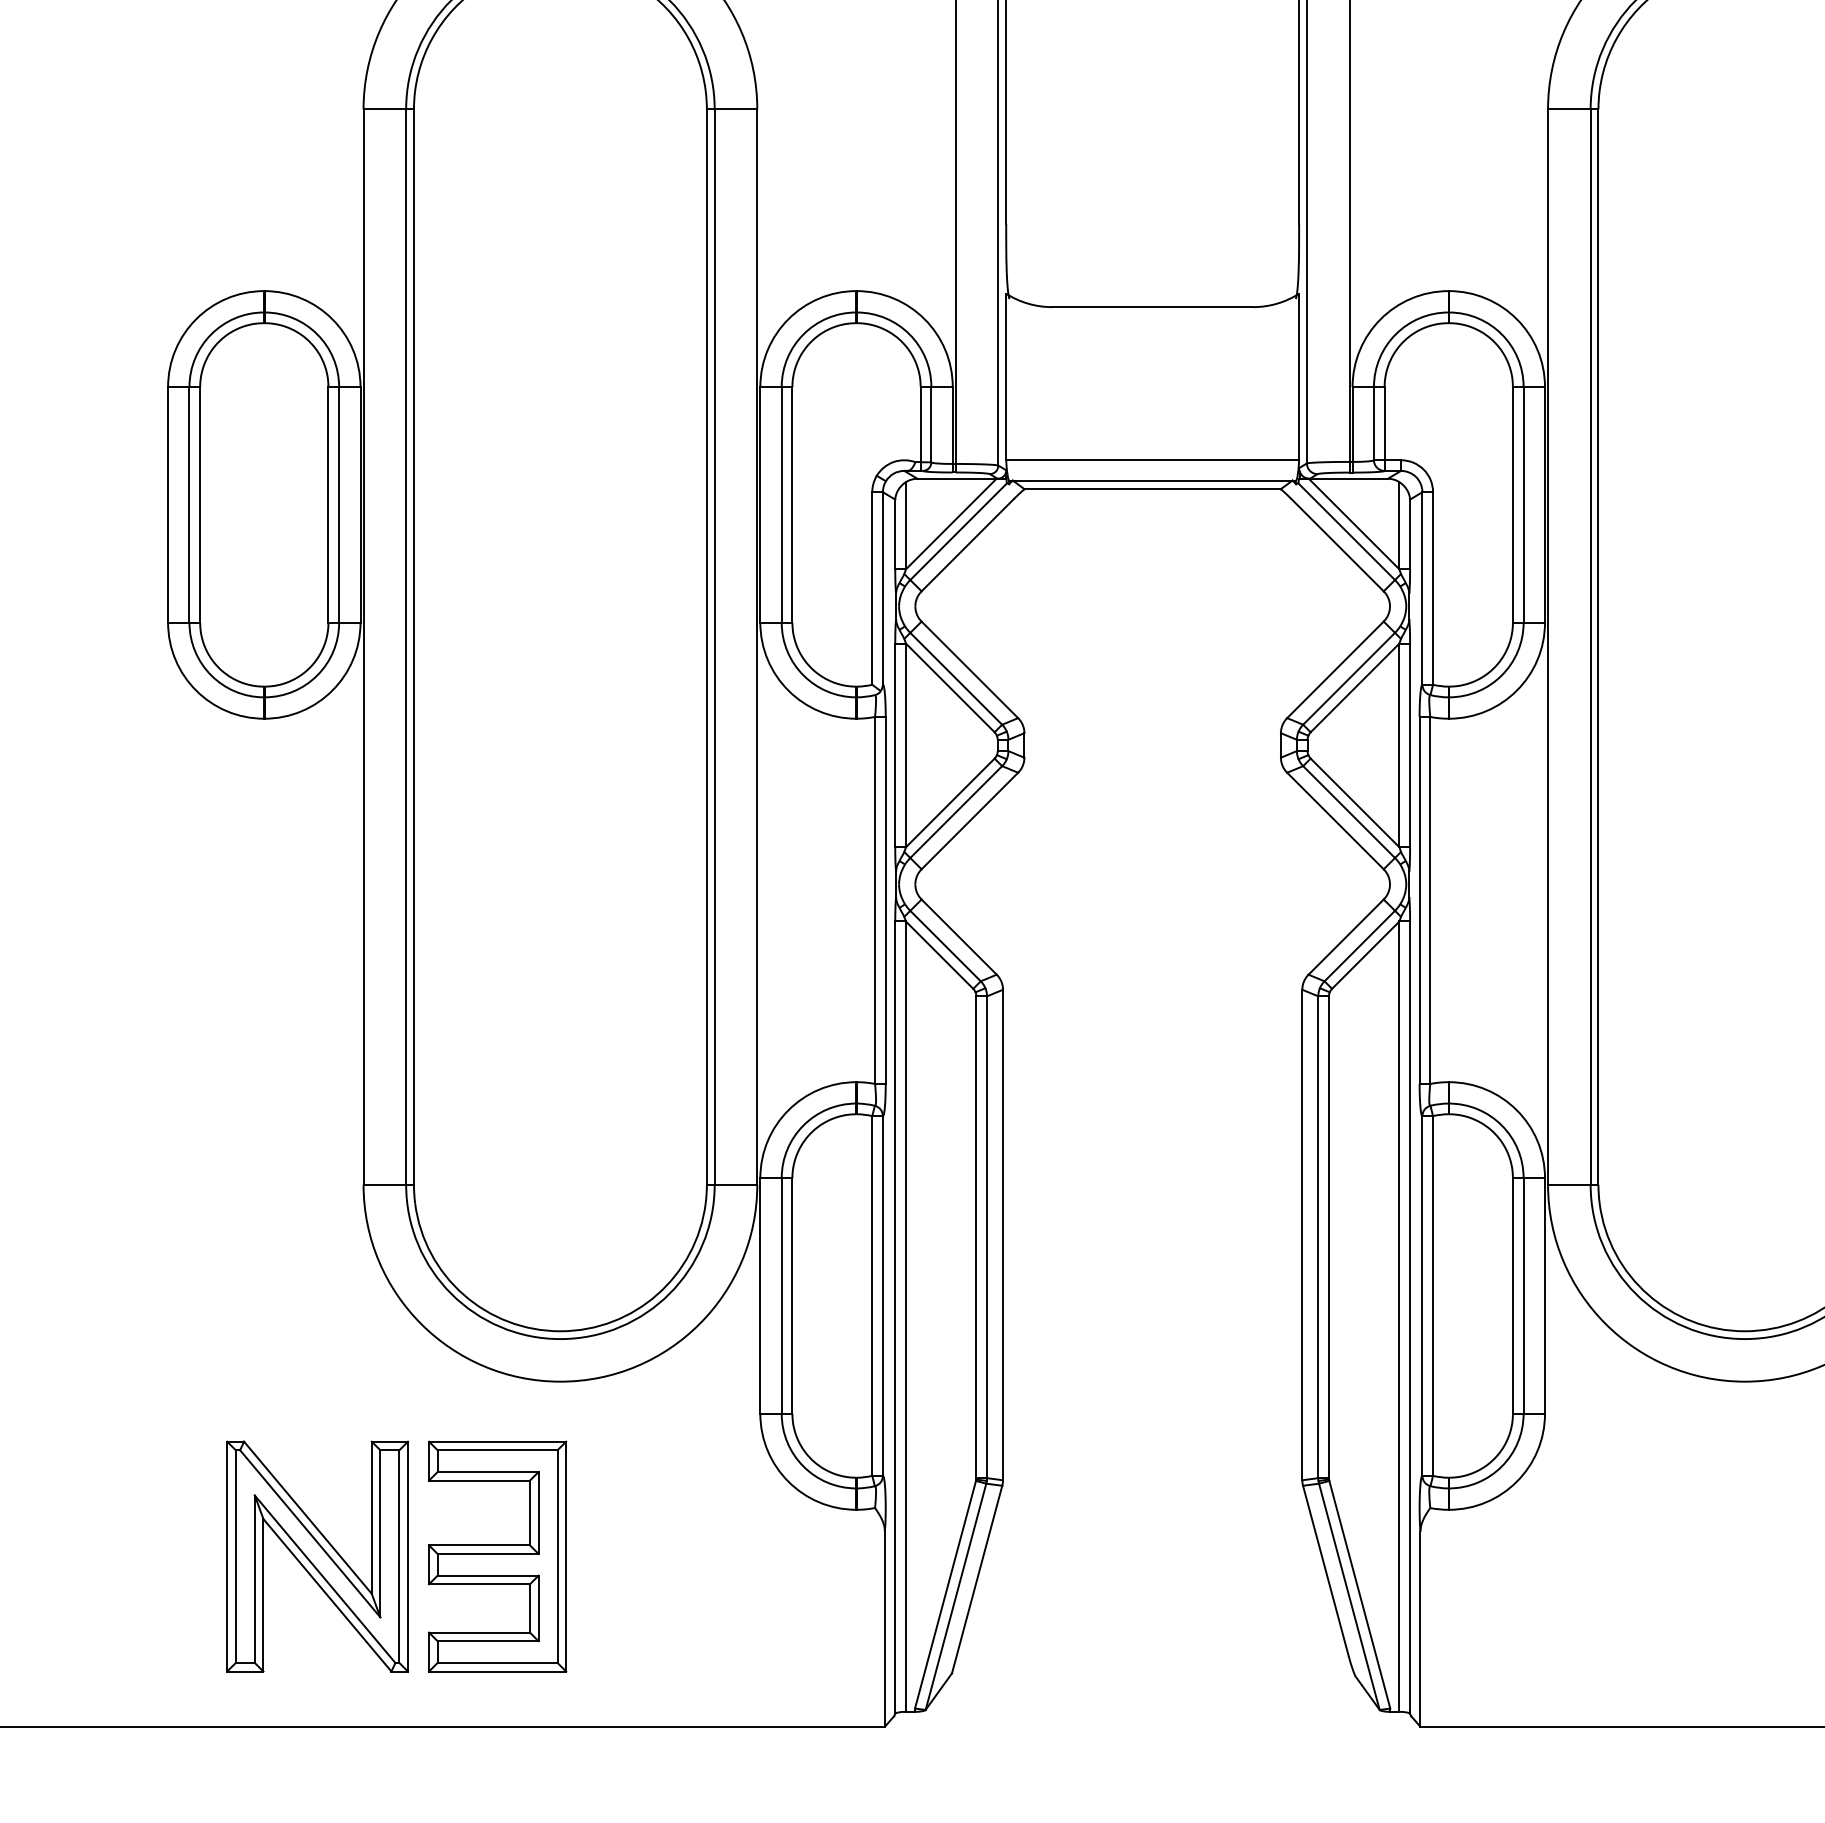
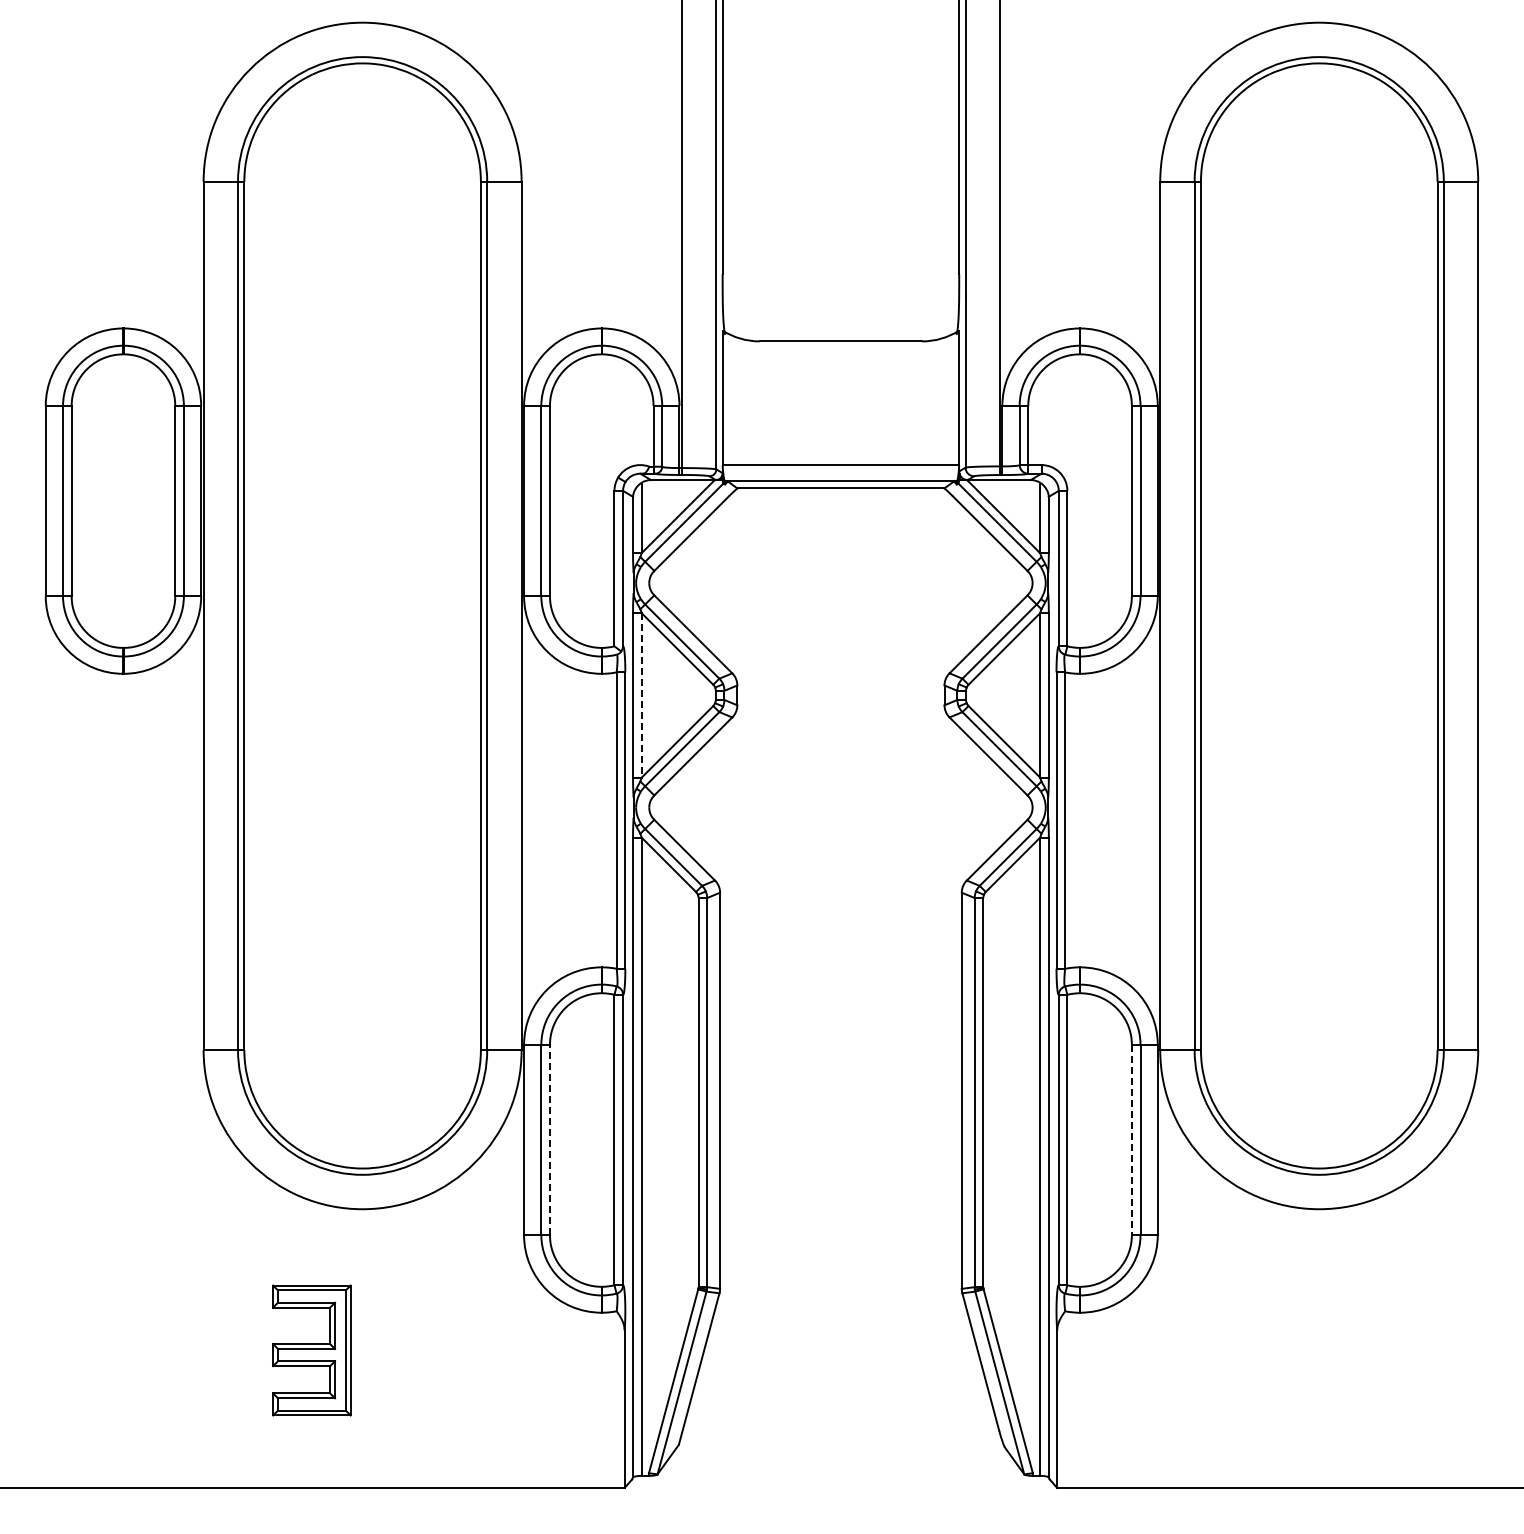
line: (905, 745) -> (641, 695), solid -> dashed
line: (791, 1295) -> (549, 1139), solid -> dashed
line: (1512, 1296) -> (1131, 1140), solid -> dashed
part: (317, 1556) -> (166, 1350), removed
part: (497, 1556) -> (311, 1350), size x0.7

